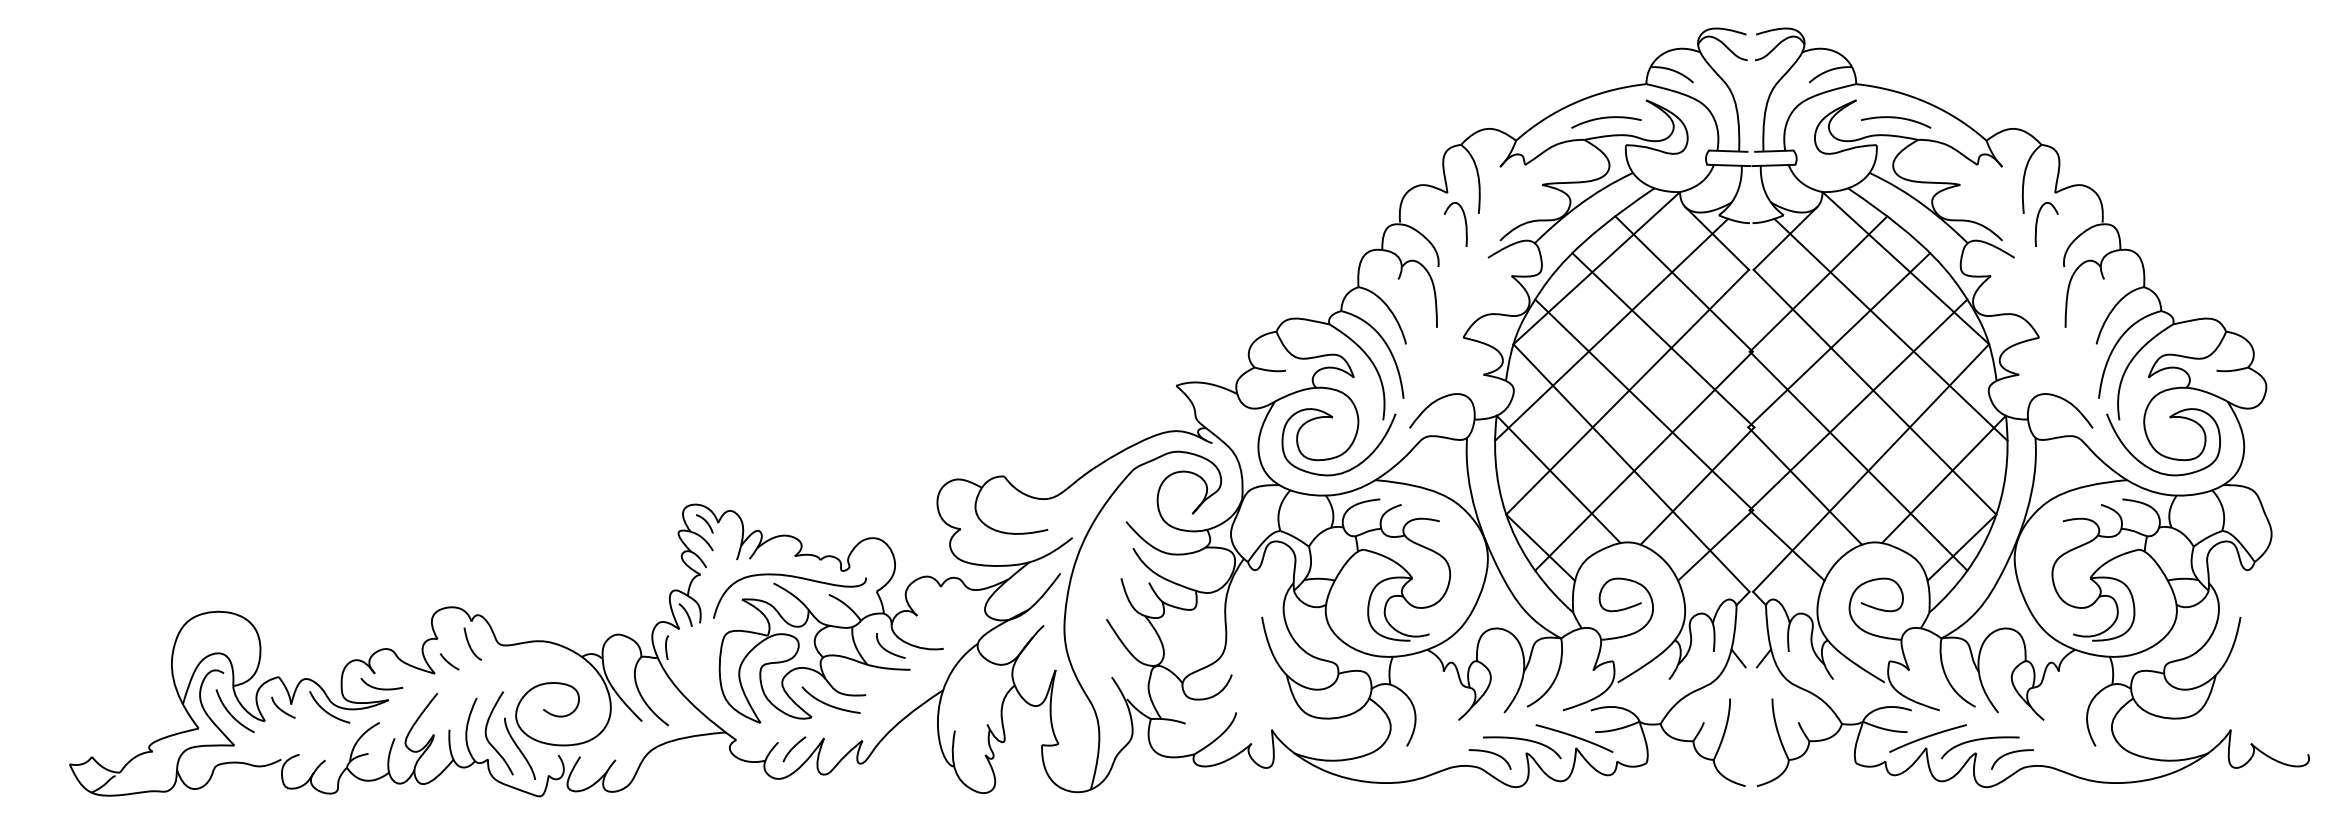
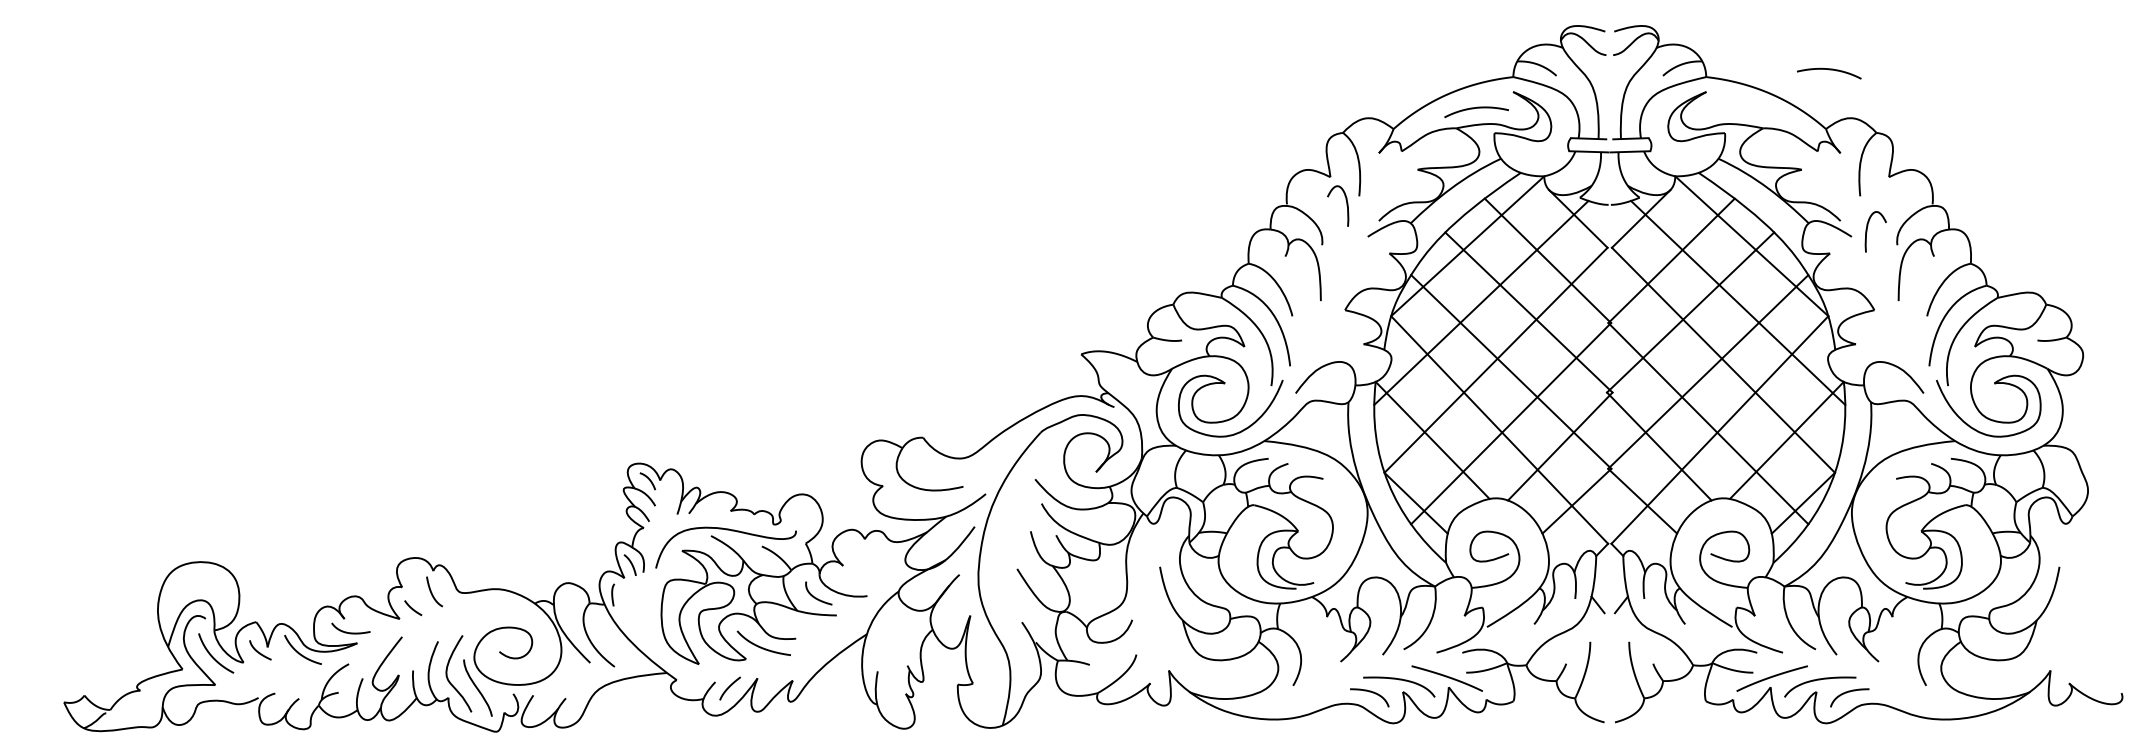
curve: (1895, 118) -> (1828, 70), moved
curve: (2037, 224) -> (1867, 231), moved

